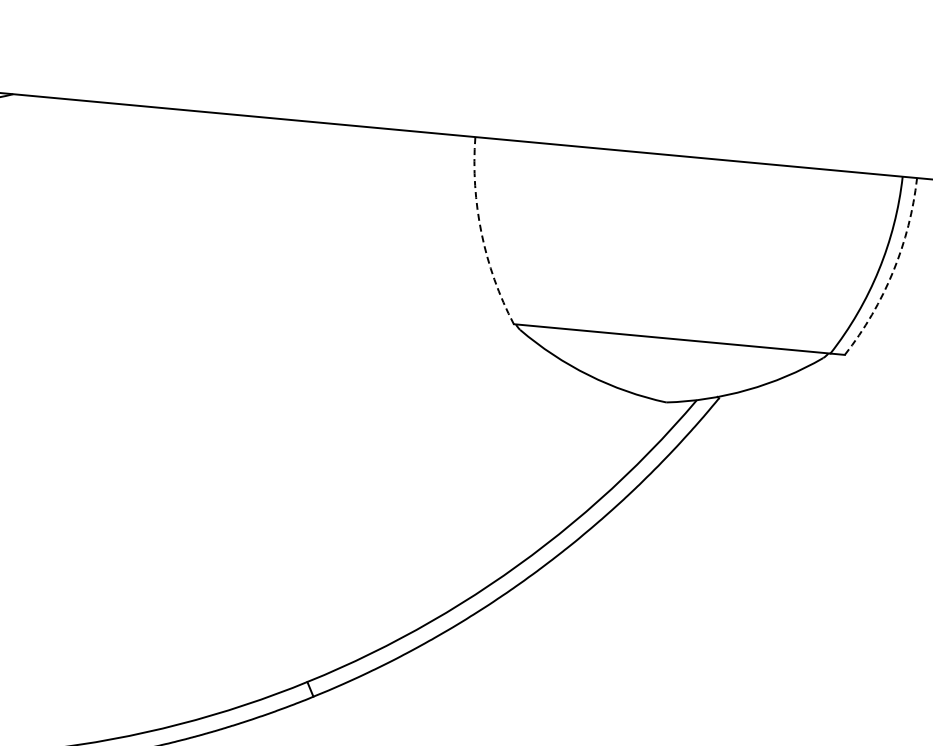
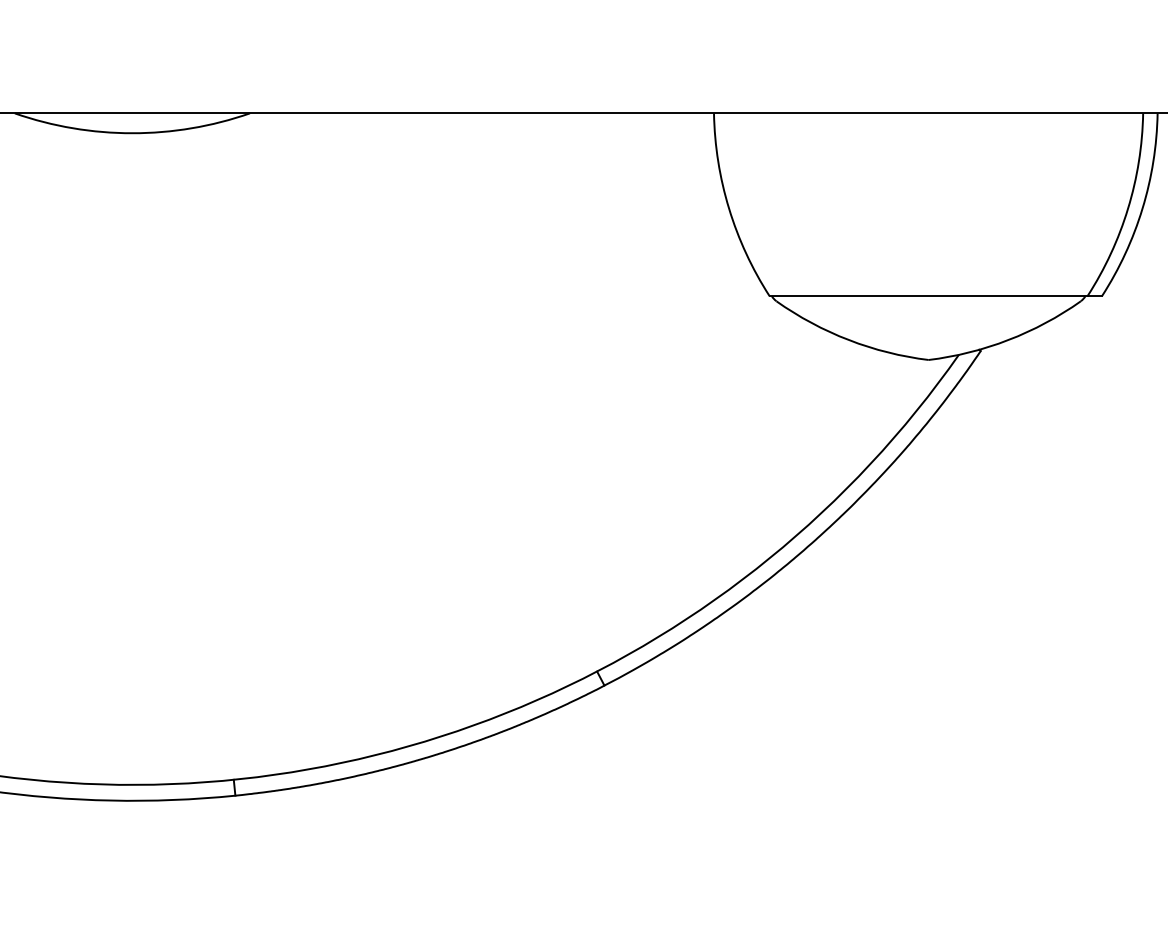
arc: (482, 233) -> (729, 208), dashed -> solid
arc: (893, 271) -> (1142, 208), dashed -> solid

